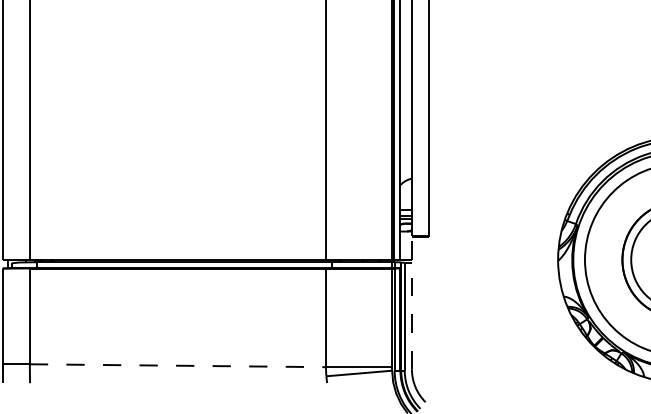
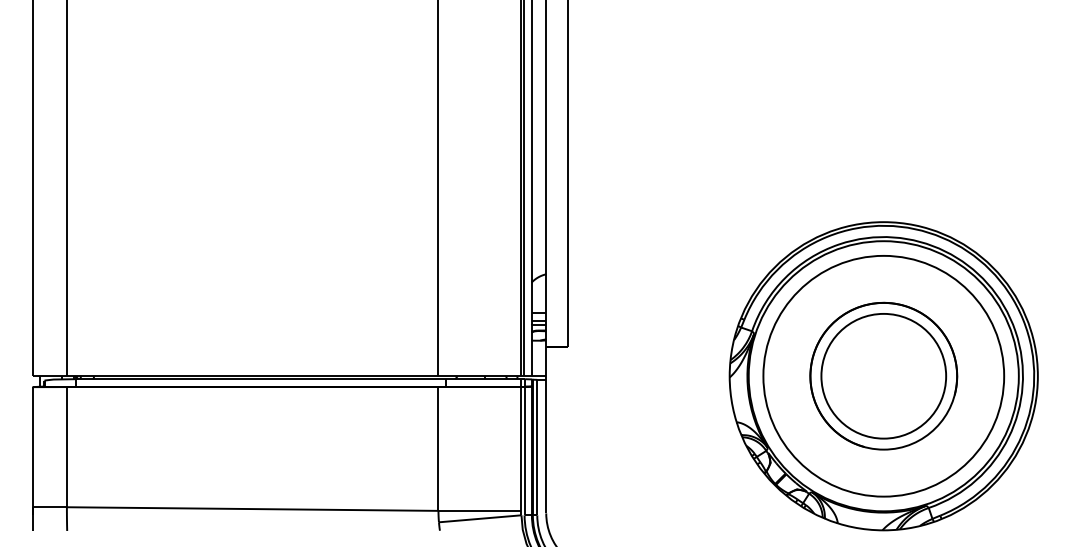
line: (412, 302) -> (546, 429), dashed -> solid
line: (177, 366) -> (252, 509), dashed -> solid

